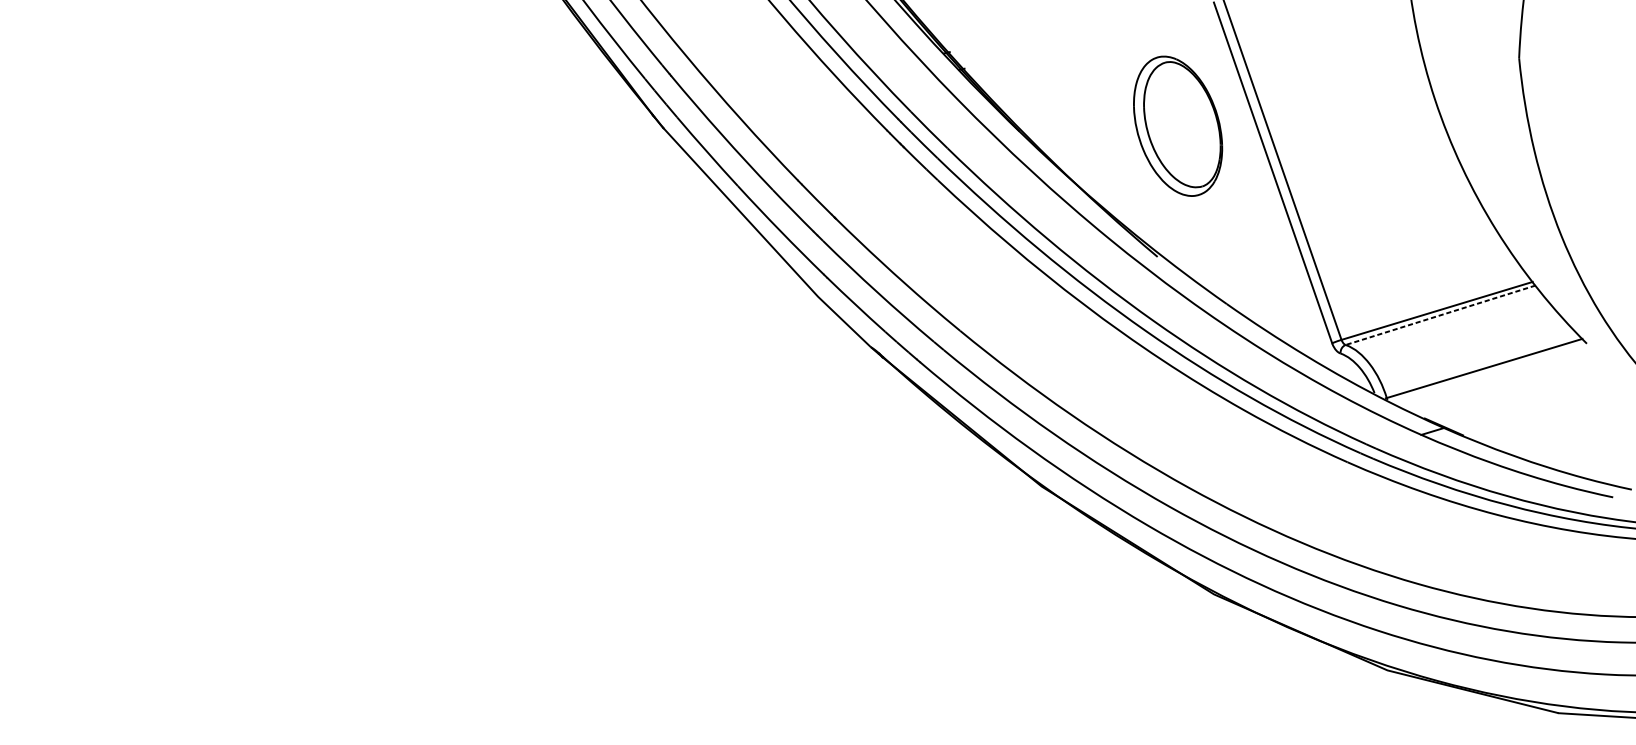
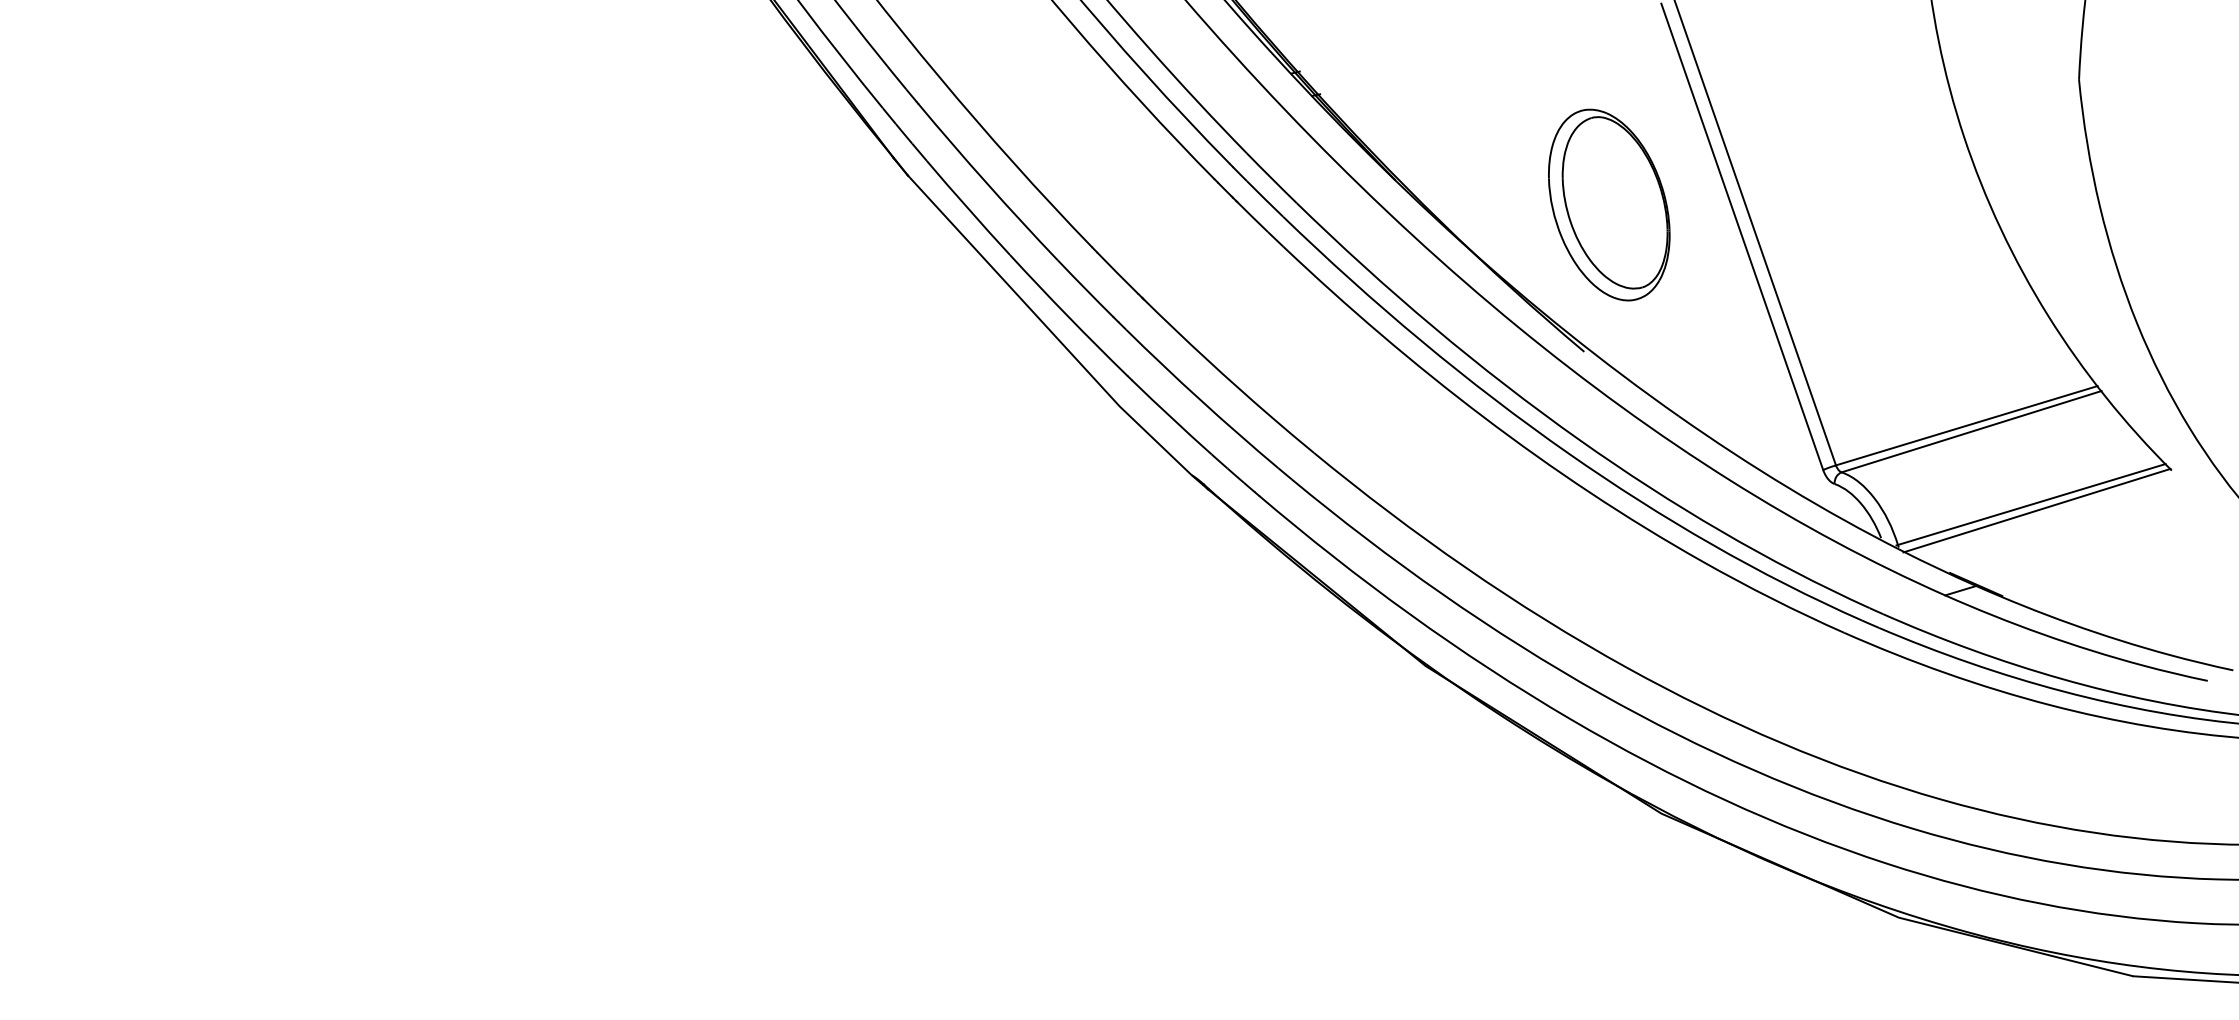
part: (1178, 125) -> (1609, 204), moved
line: (1440, 315) -> (1971, 431), dashed -> solid
line: (1488, 372) -> (2036, 510), added

